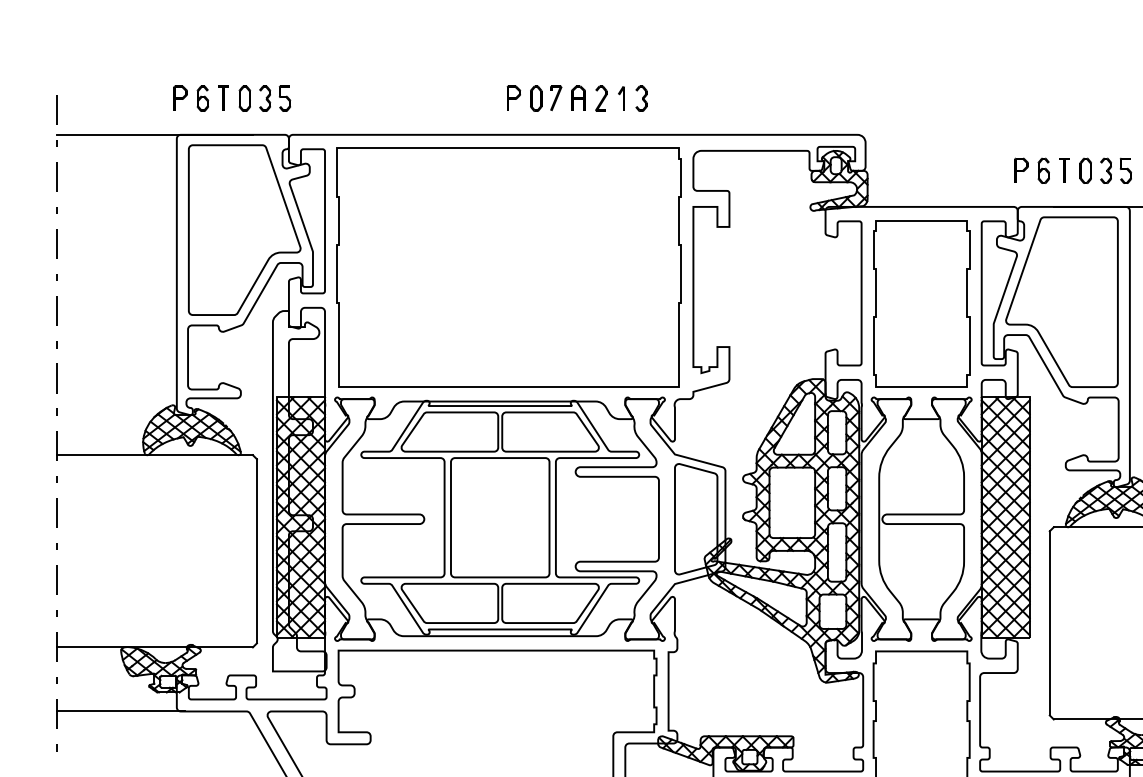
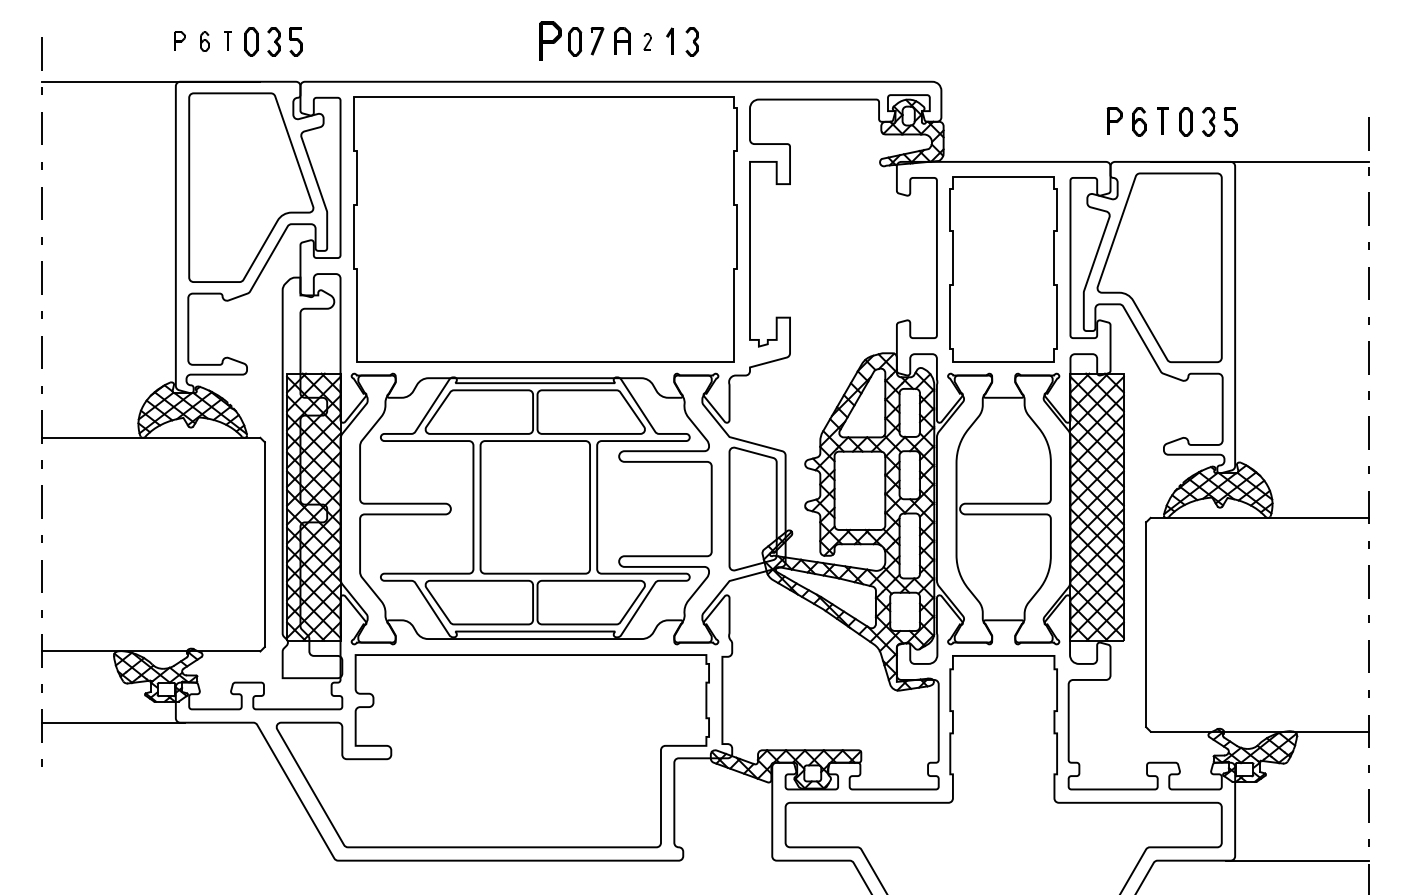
part: (180, 97) -> (179, 40), size x0.7
part: (223, 97) -> (227, 40), size x0.7
part: (513, 97) -> (550, 40), size x1.4
part: (202, 98) -> (204, 41), size x0.7
part: (601, 98) -> (647, 41), size x0.6

